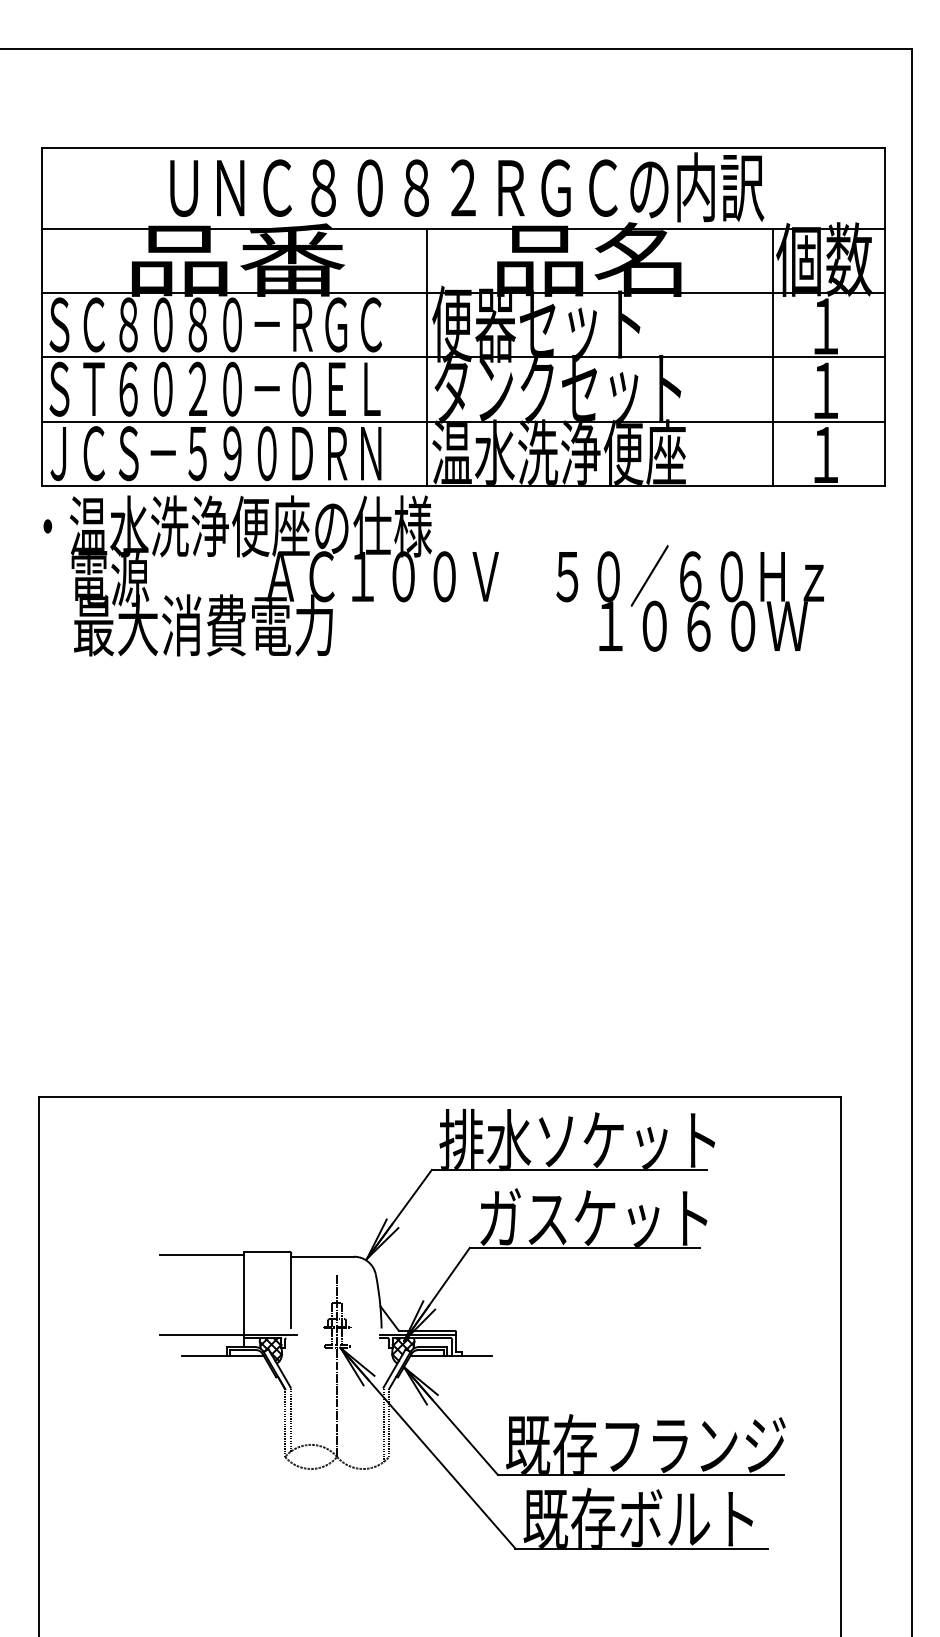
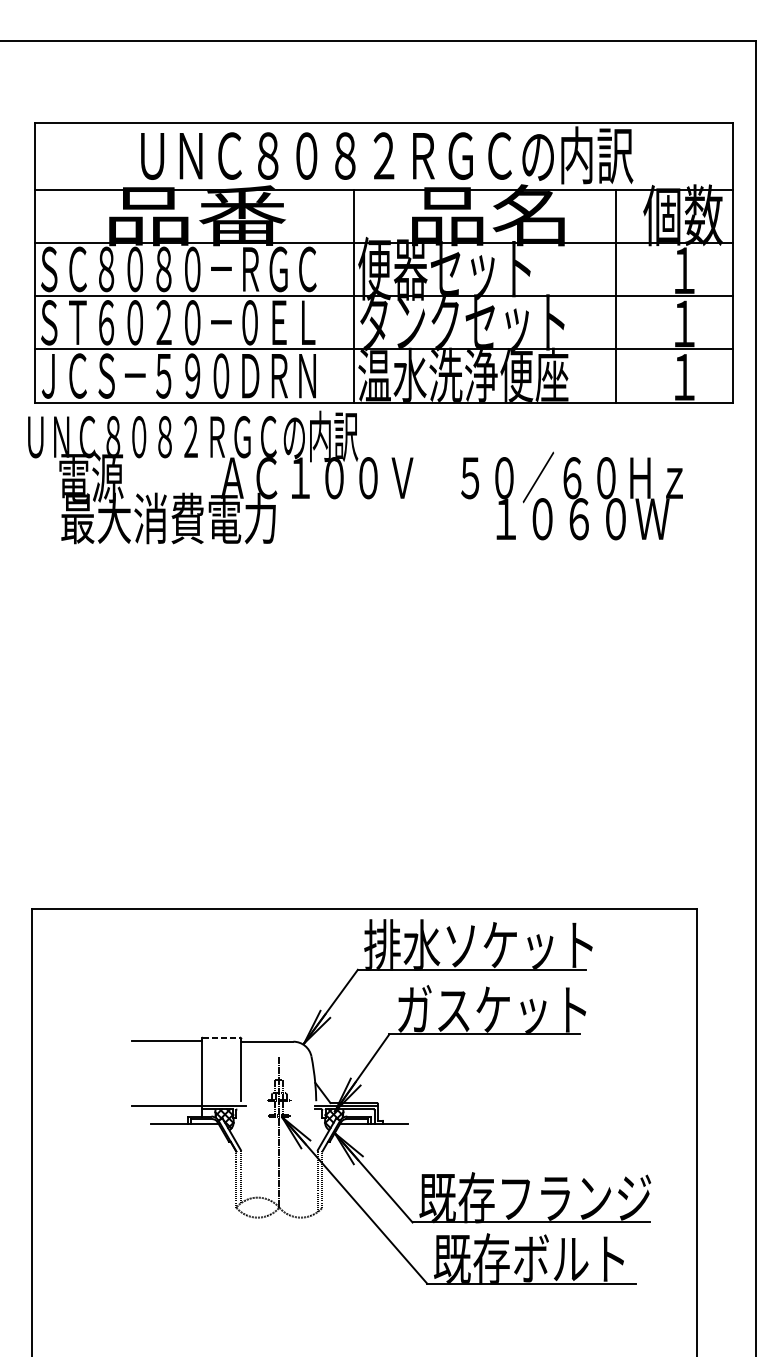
line: (773, 356) -> (616, 295), moved
text: (233, 526) -> (193, 436), ・温水洗浄便座の仕様 -> ＵＮＣ８０８２ＲＧＣの内訳
line: (267, 1251) -> (221, 1037), solid -> dashed

